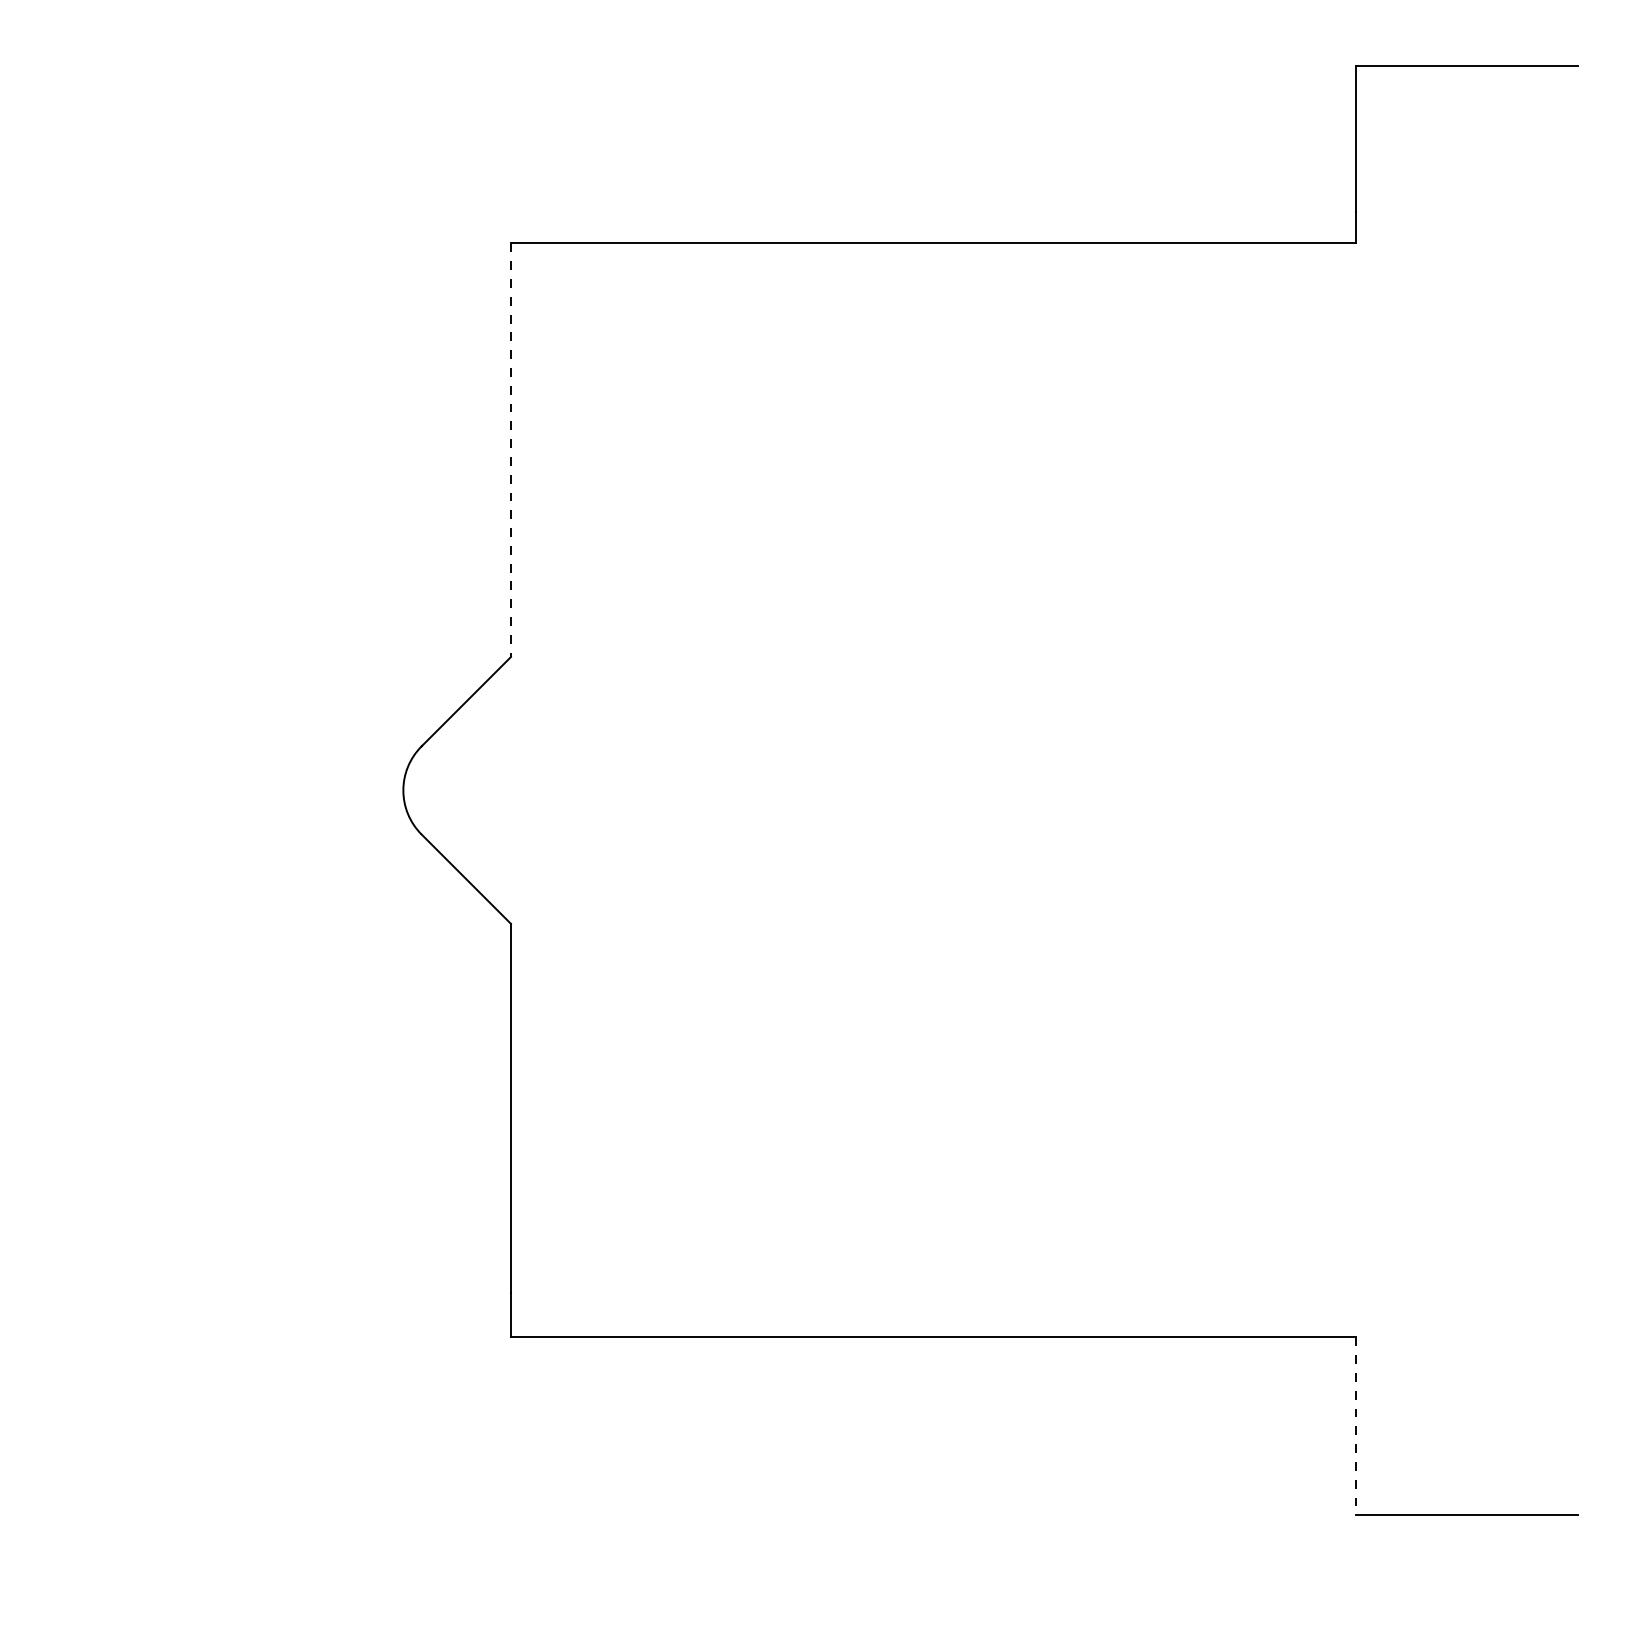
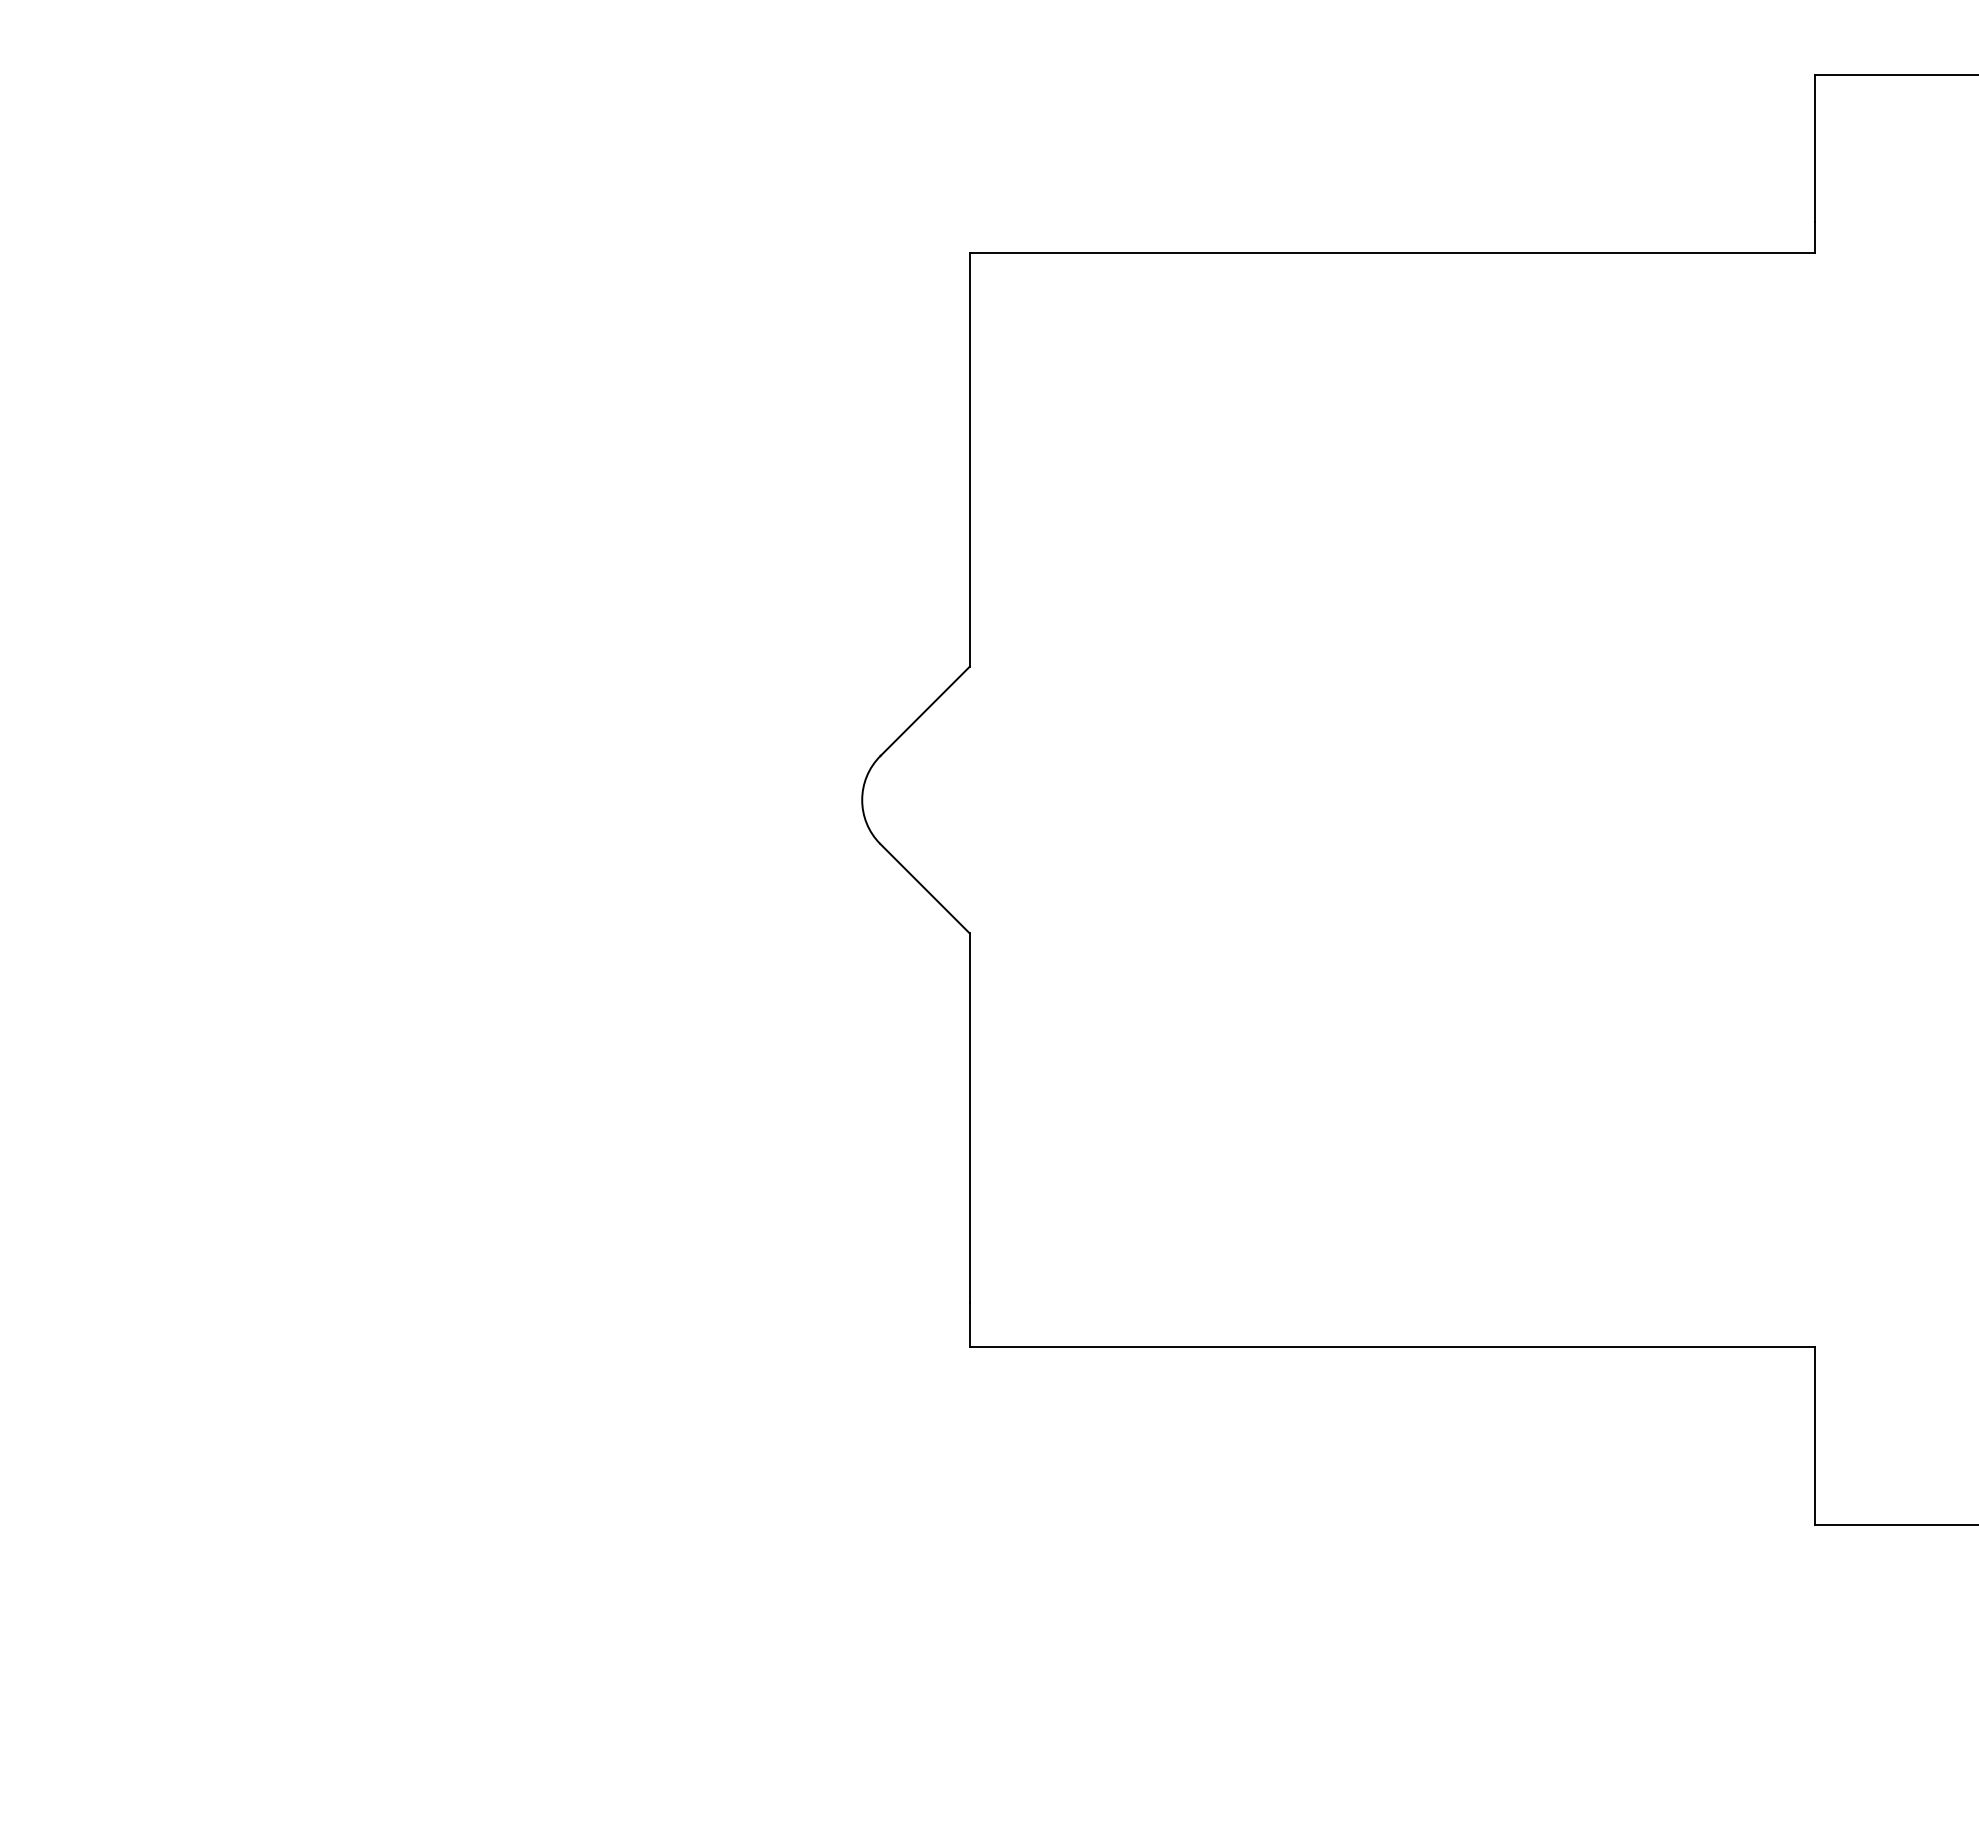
line: (510, 449) -> (969, 459), dashed -> solid
line: (1355, 1425) -> (1814, 1435), dashed -> solid

